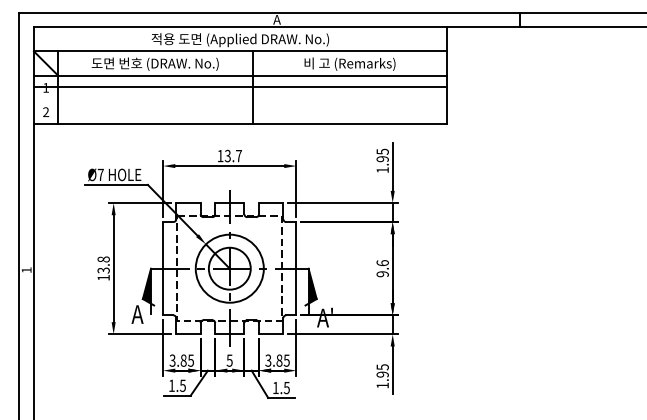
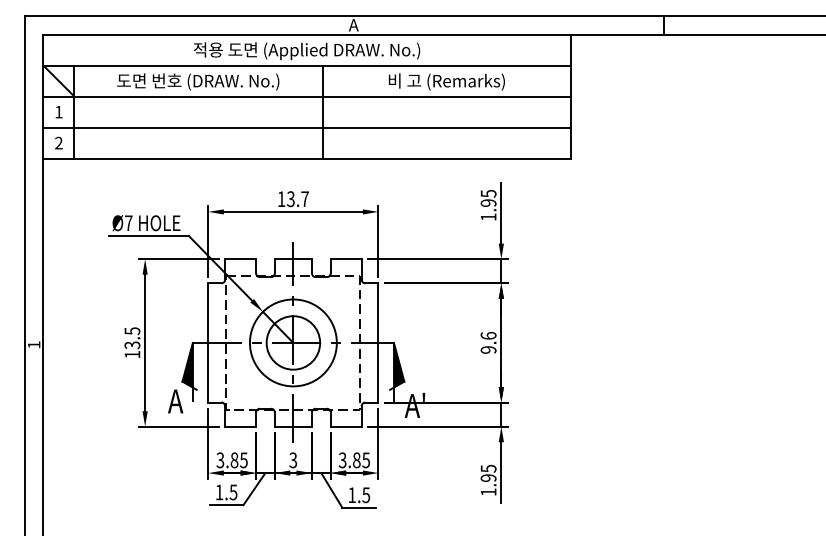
line: (240, 87) -> (307, 128), moved
text: (103, 259) -> (132, 331), 13.8 -> 13.5
text: (229, 360) -> (293, 460), 5 -> 3

